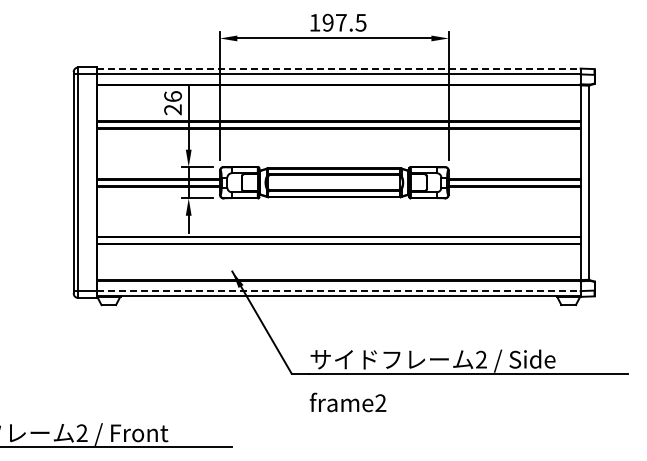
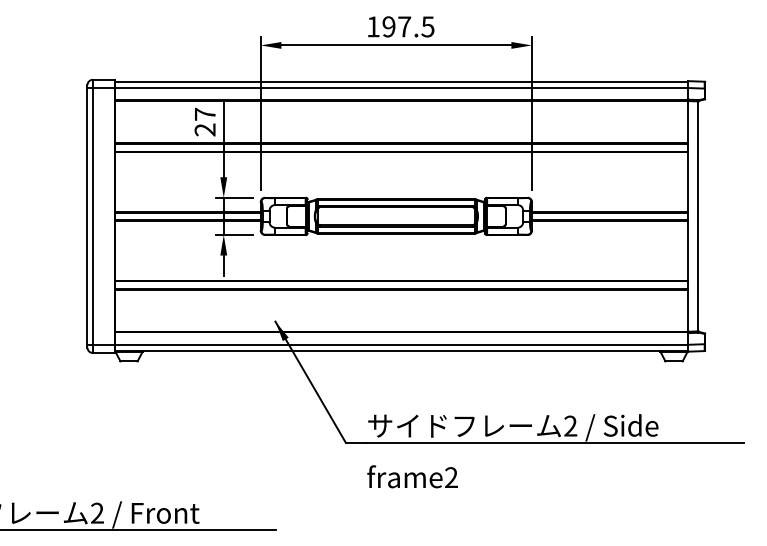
line: (338, 69) -> (401, 82), dashed -> solid
text: (172, 96) -> (204, 114), 26 -> 27
line: (338, 291) -> (401, 345), dashed -> solid

